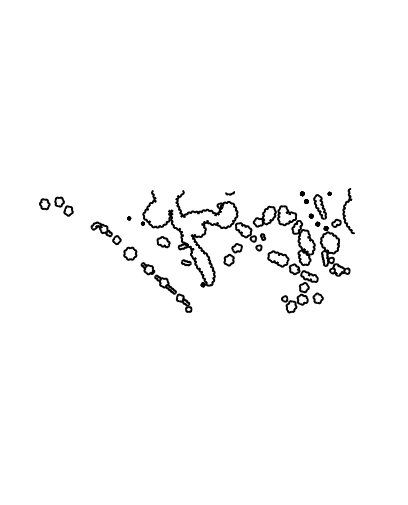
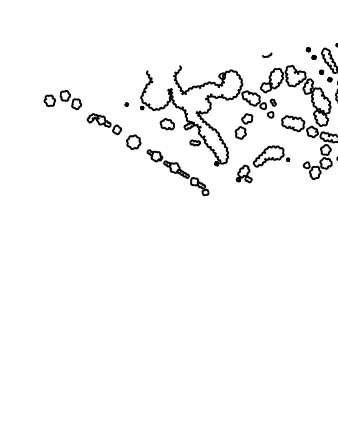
part: (229, 193) -> (266, 55), moved
part: (56, 206) -> (62, 101), moved
part: (244, 291) -> (262, 164), added

